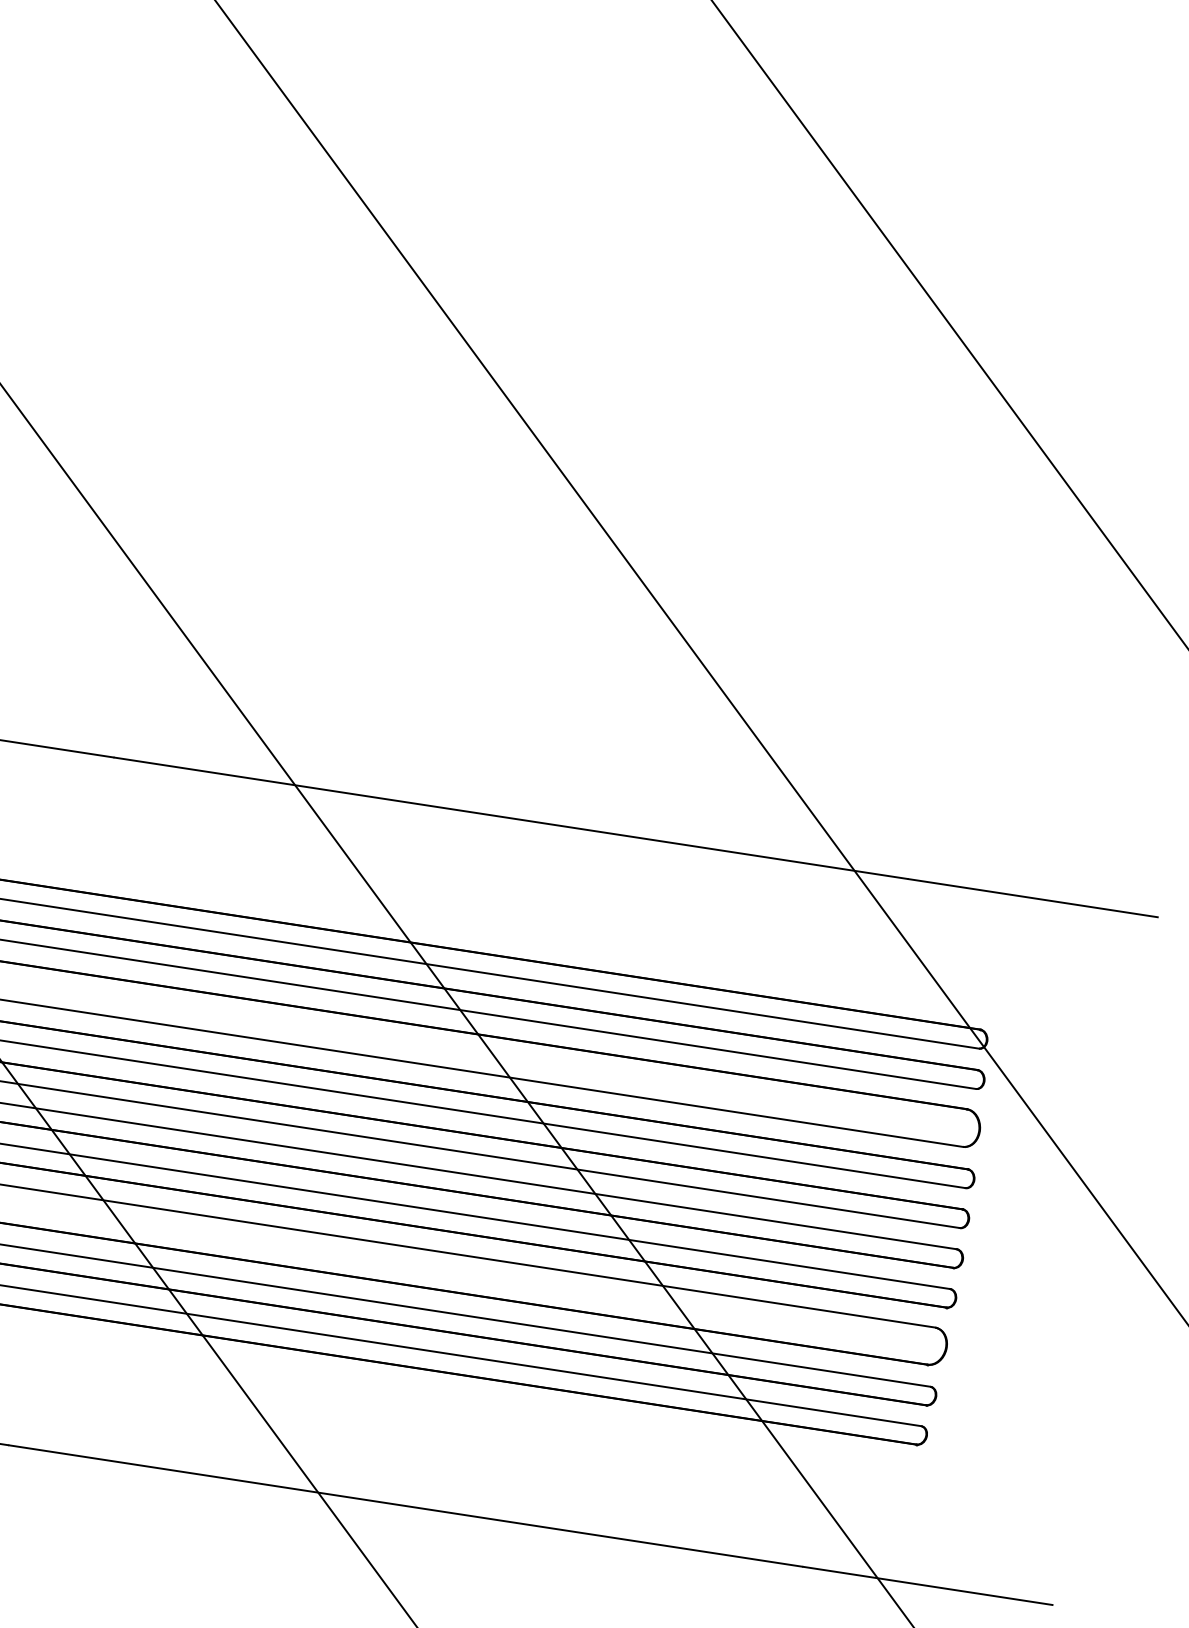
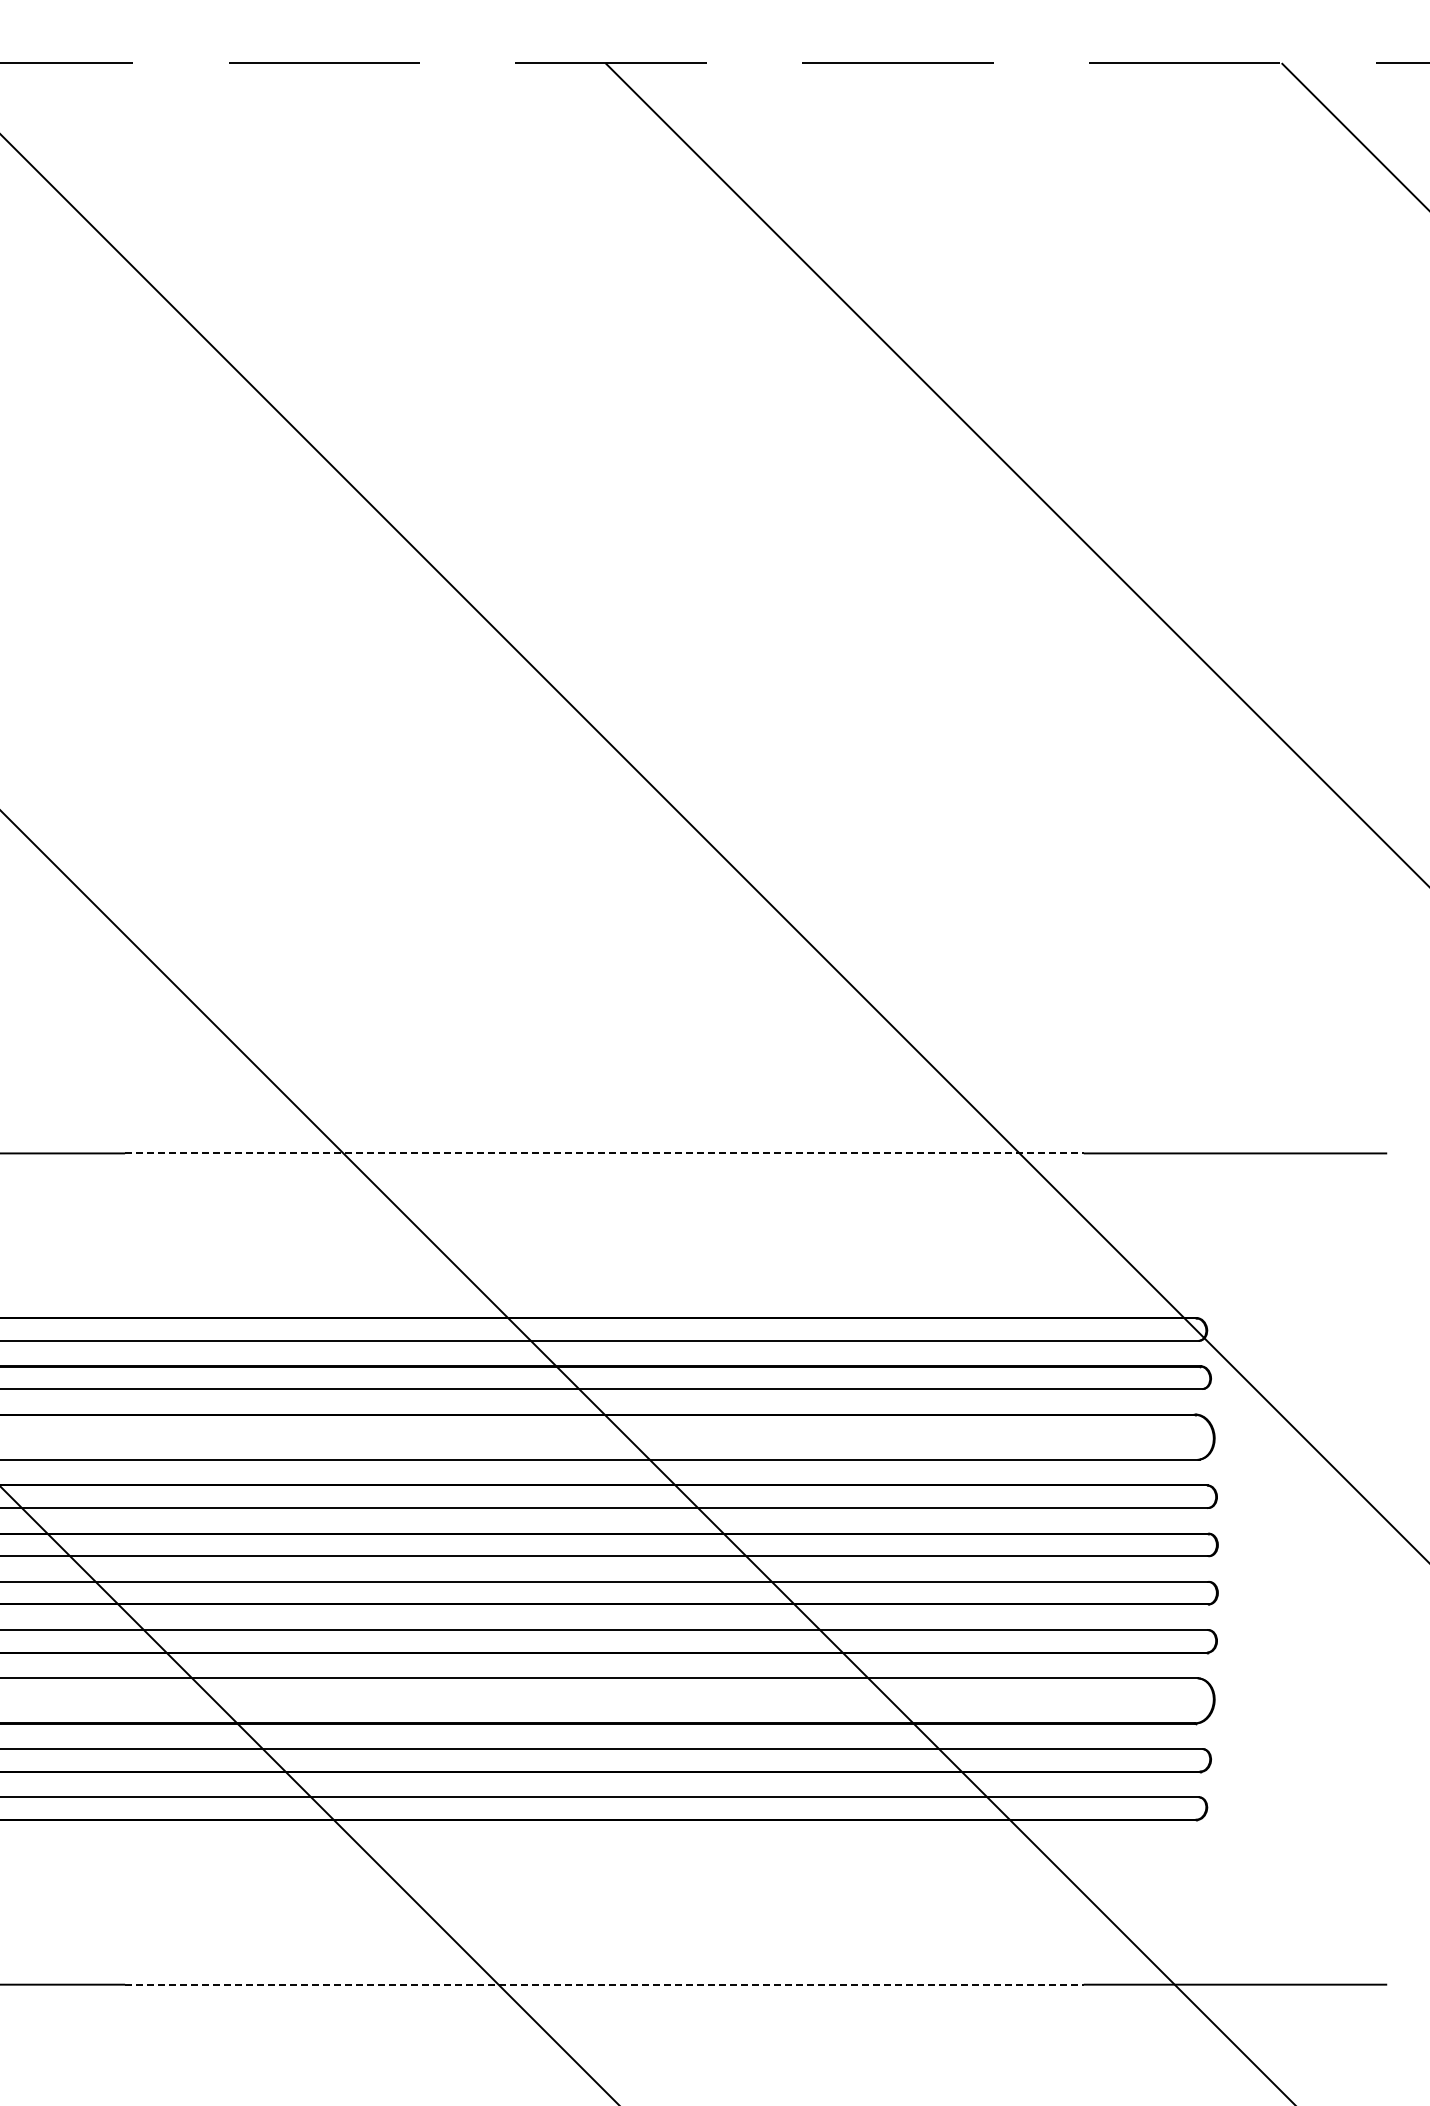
line: (511, 818) -> (604, 1153), solid -> dashed
line: (405, 1505) -> (604, 1984), solid -> dashed

